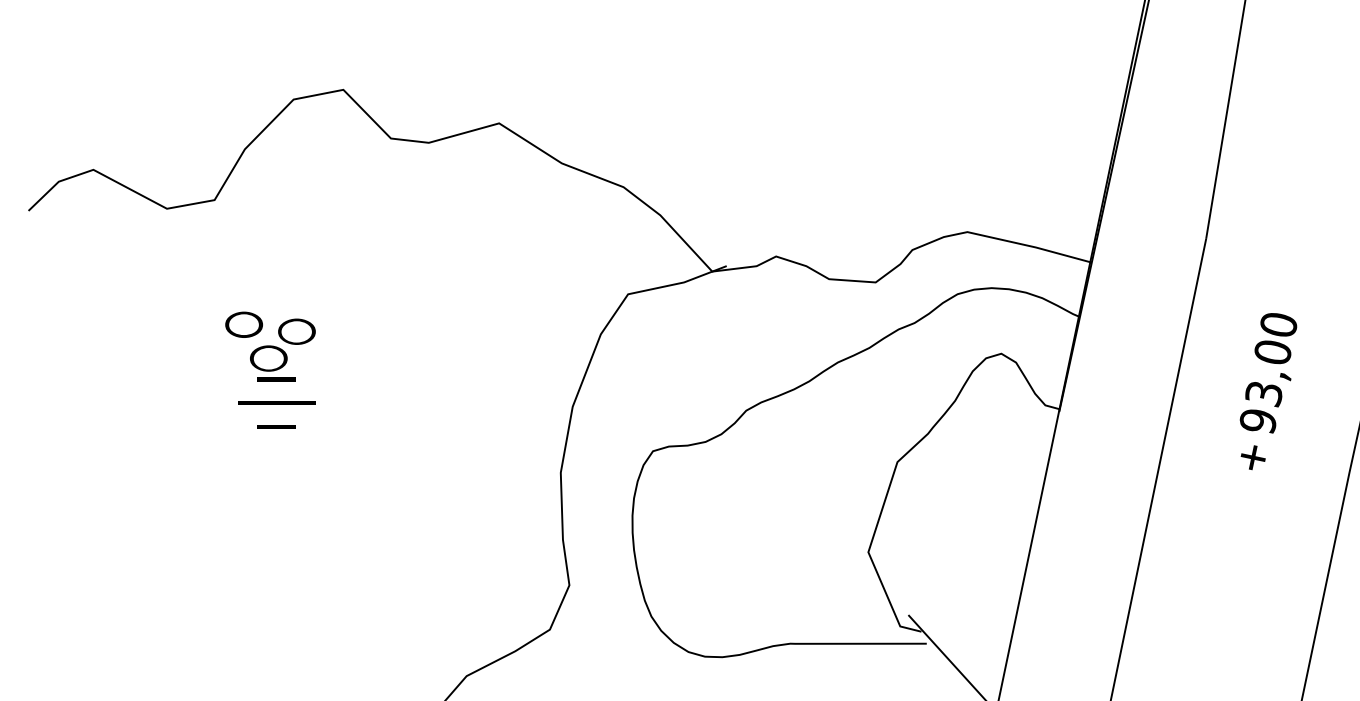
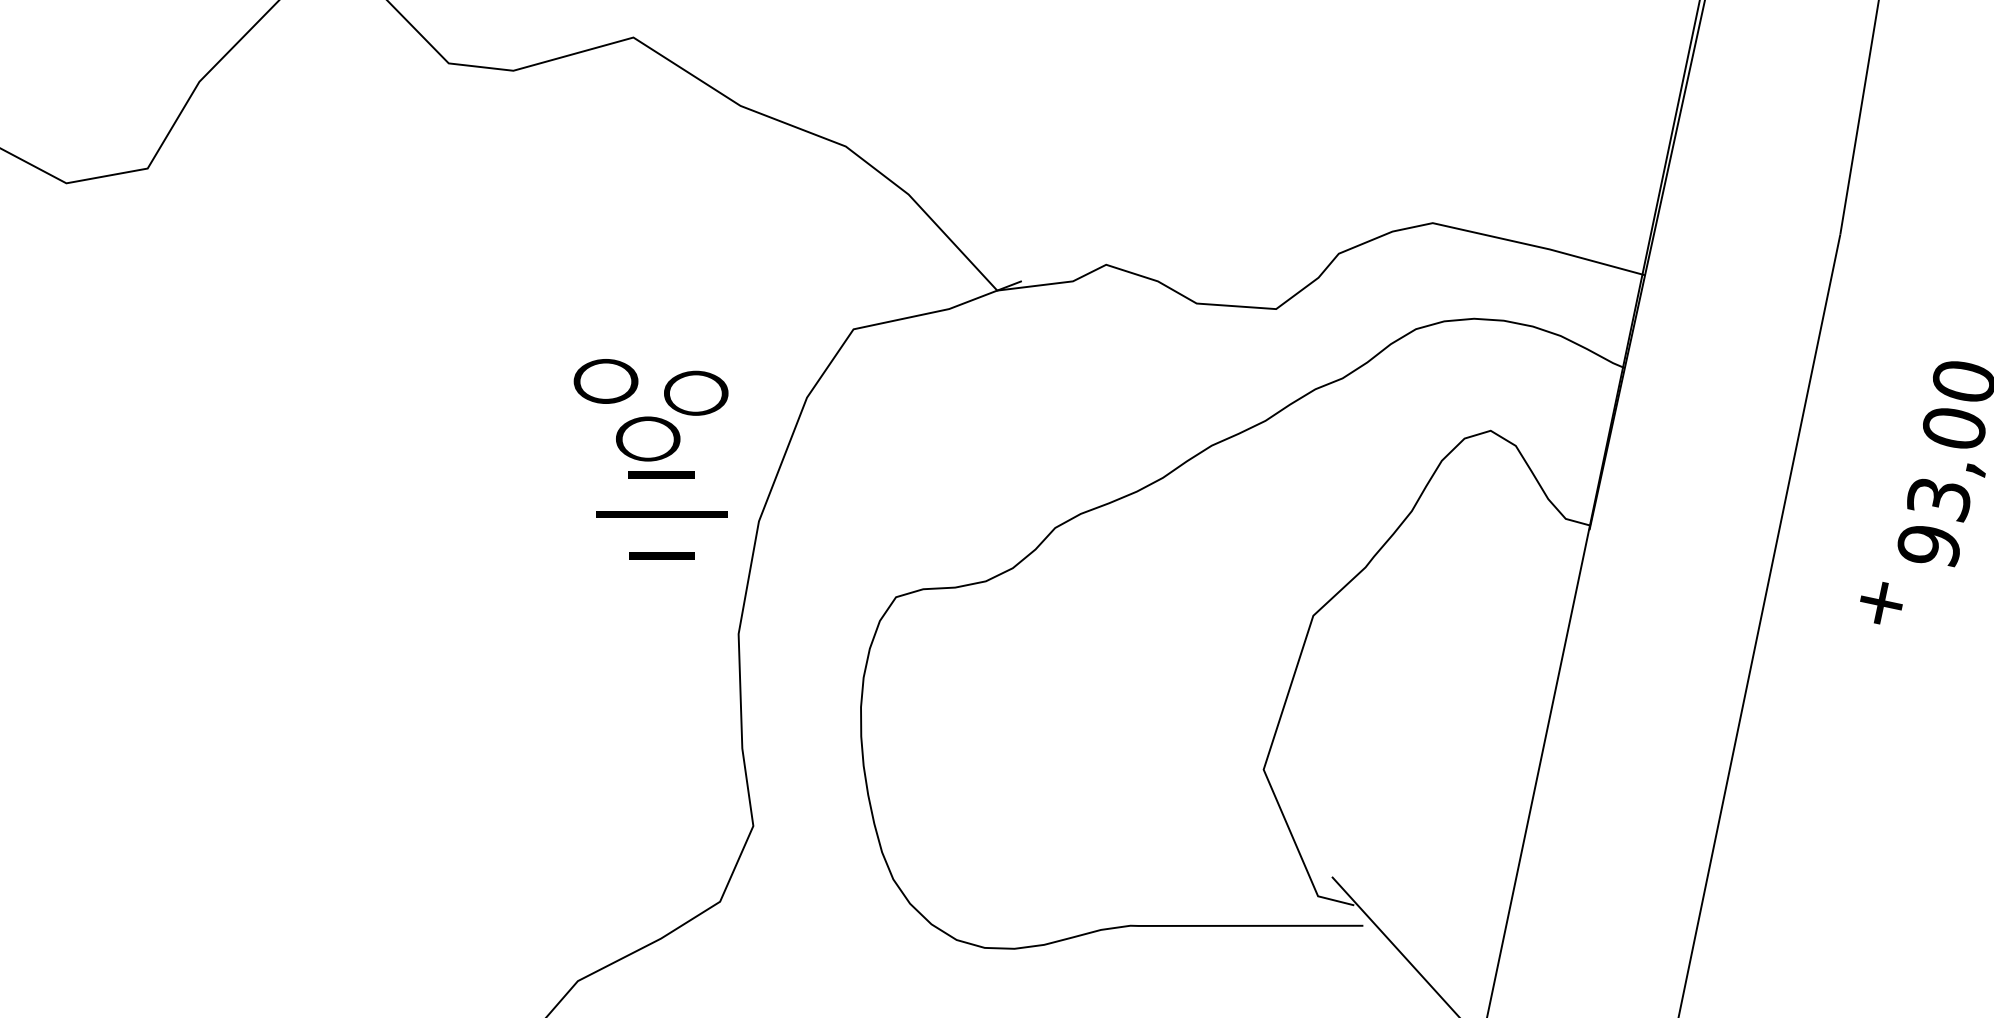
part: (270, 369) -> (651, 457), moved
part: (1252, 457) -> (1880, 602), moved

